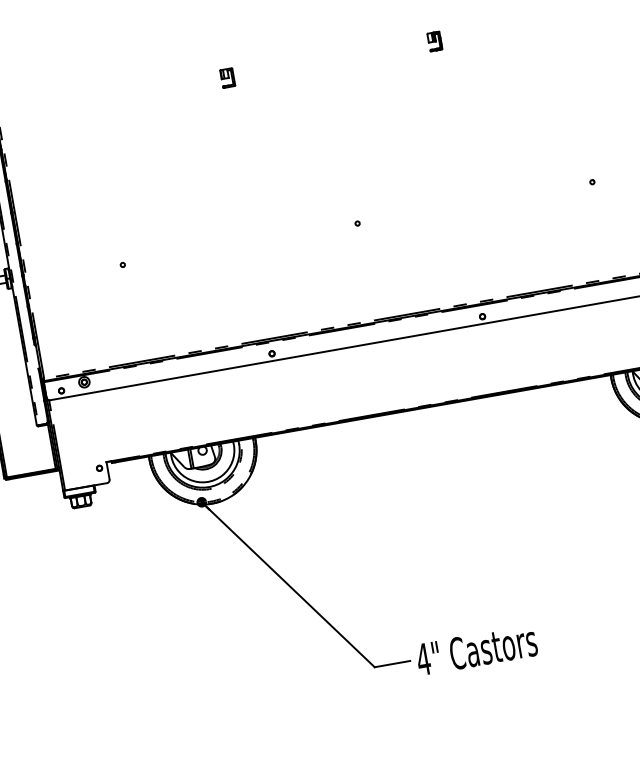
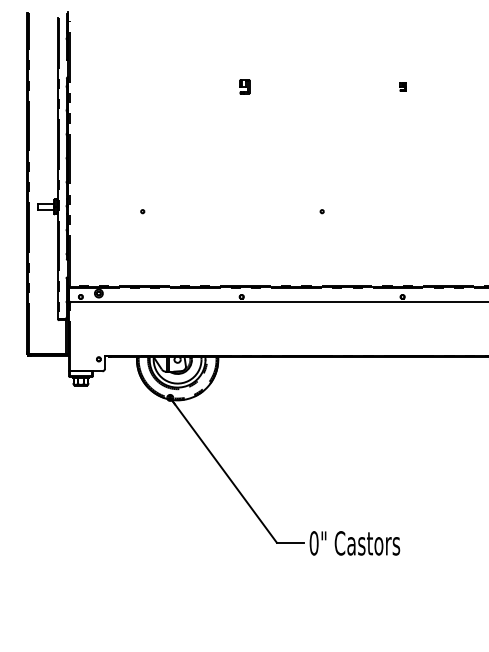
part: (433, 41) -> (402, 86), size x0.6
text: (422, 659) -> (313, 543), 4" -> 0"

